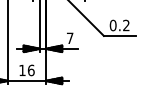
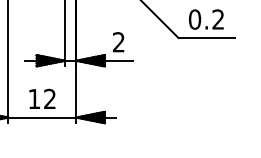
text: (69, 37) -> (117, 40), 7 -> 2
text: (30, 70) -> (48, 99), 16 -> 12

